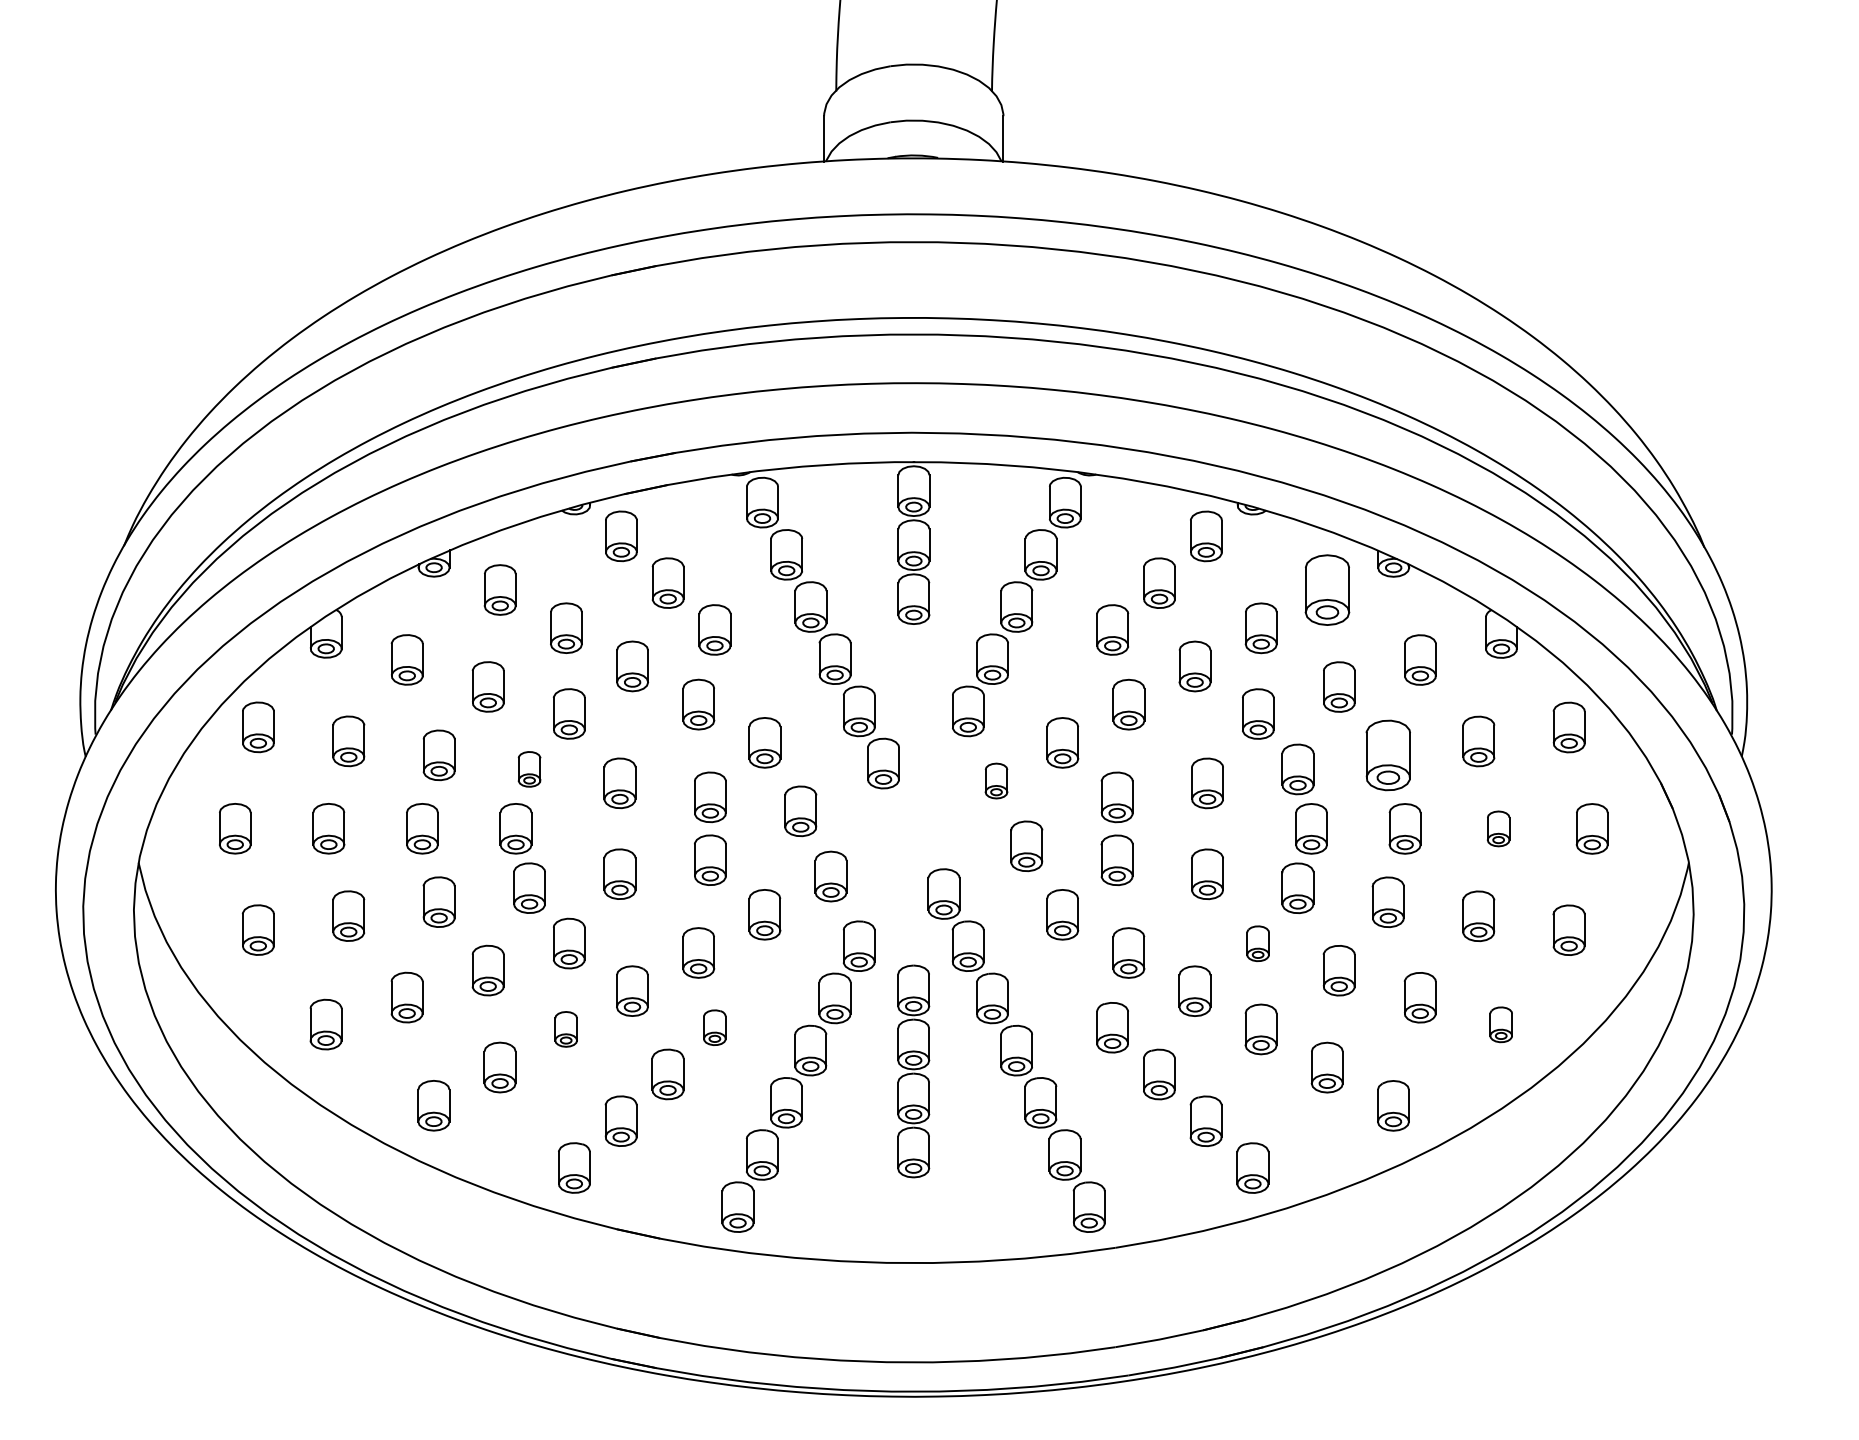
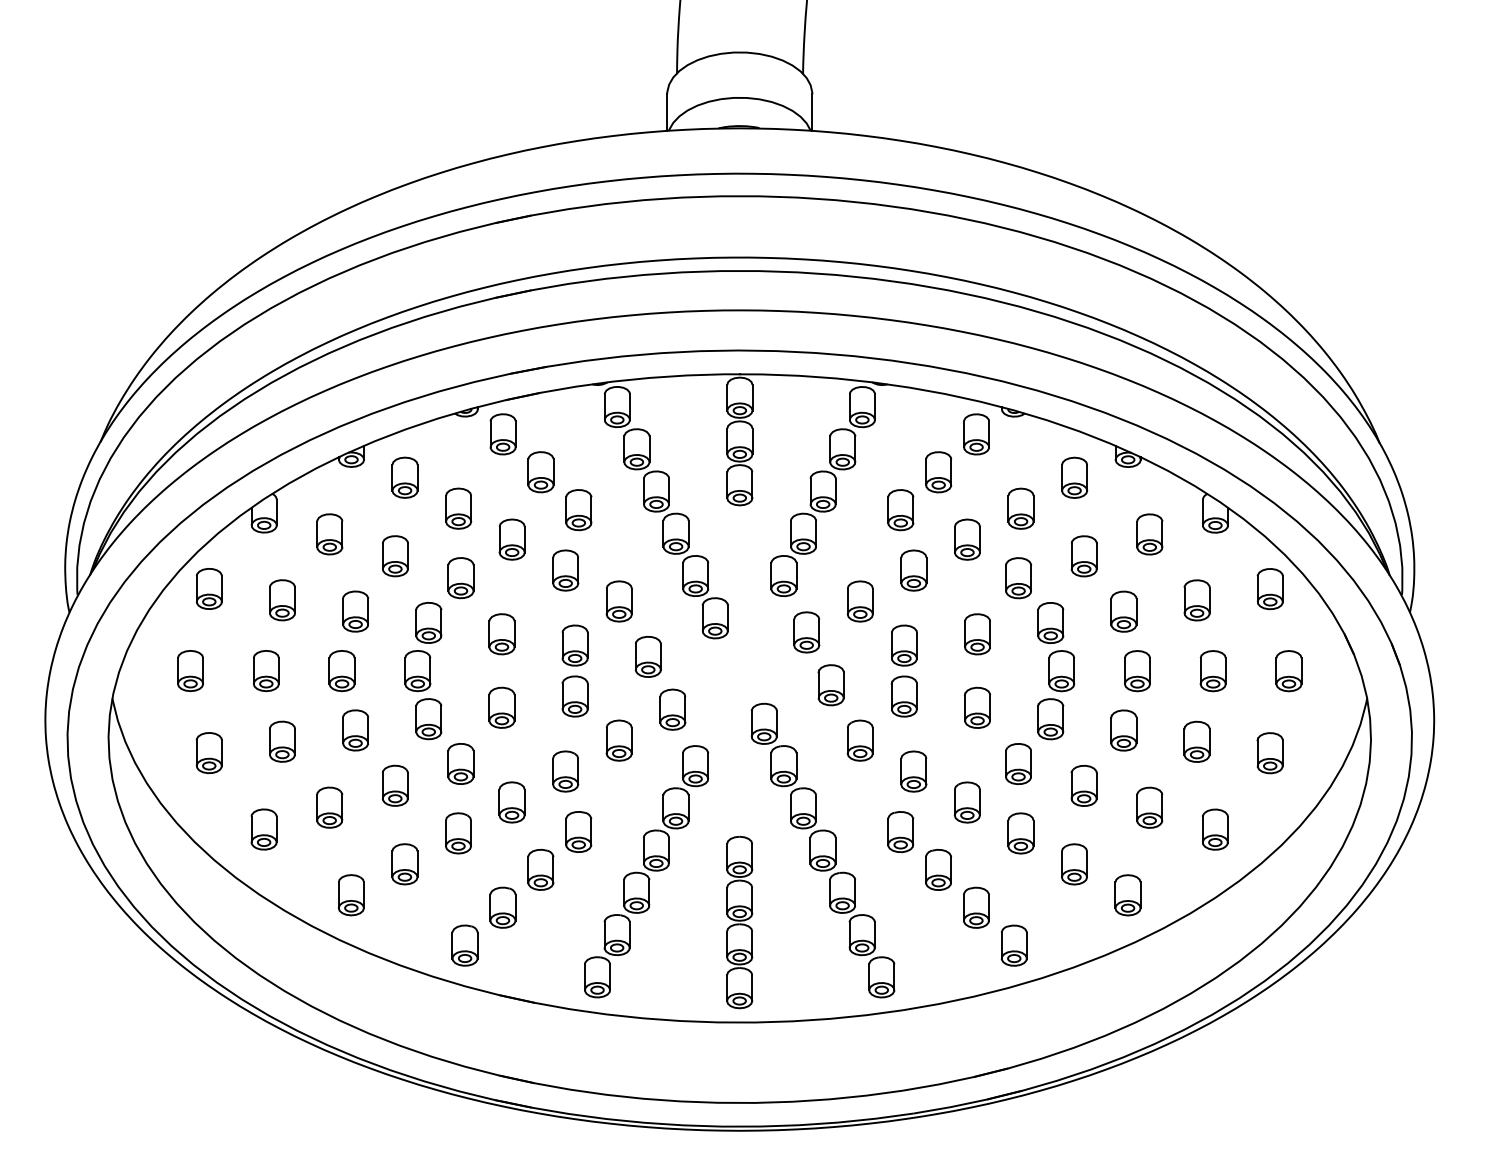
part: (1327, 589) -> (1074, 477), size x0.71
part: (1388, 755) -> (1124, 611), size x0.71
part: (529, 769) -> (428, 623), size x1.43
part: (996, 780) -> (806, 631), size x1.43
part: (1498, 828) -> (1213, 670), size x1.43
part: (1257, 943) -> (1017, 763), size x1.43
part: (1500, 1024) -> (1214, 829), size x1.43
part: (714, 1027) -> (578, 831), size x1.43
part: (565, 1029) -> (457, 833), size x1.43
part: (913, 1071) -> (739, 922), moved

